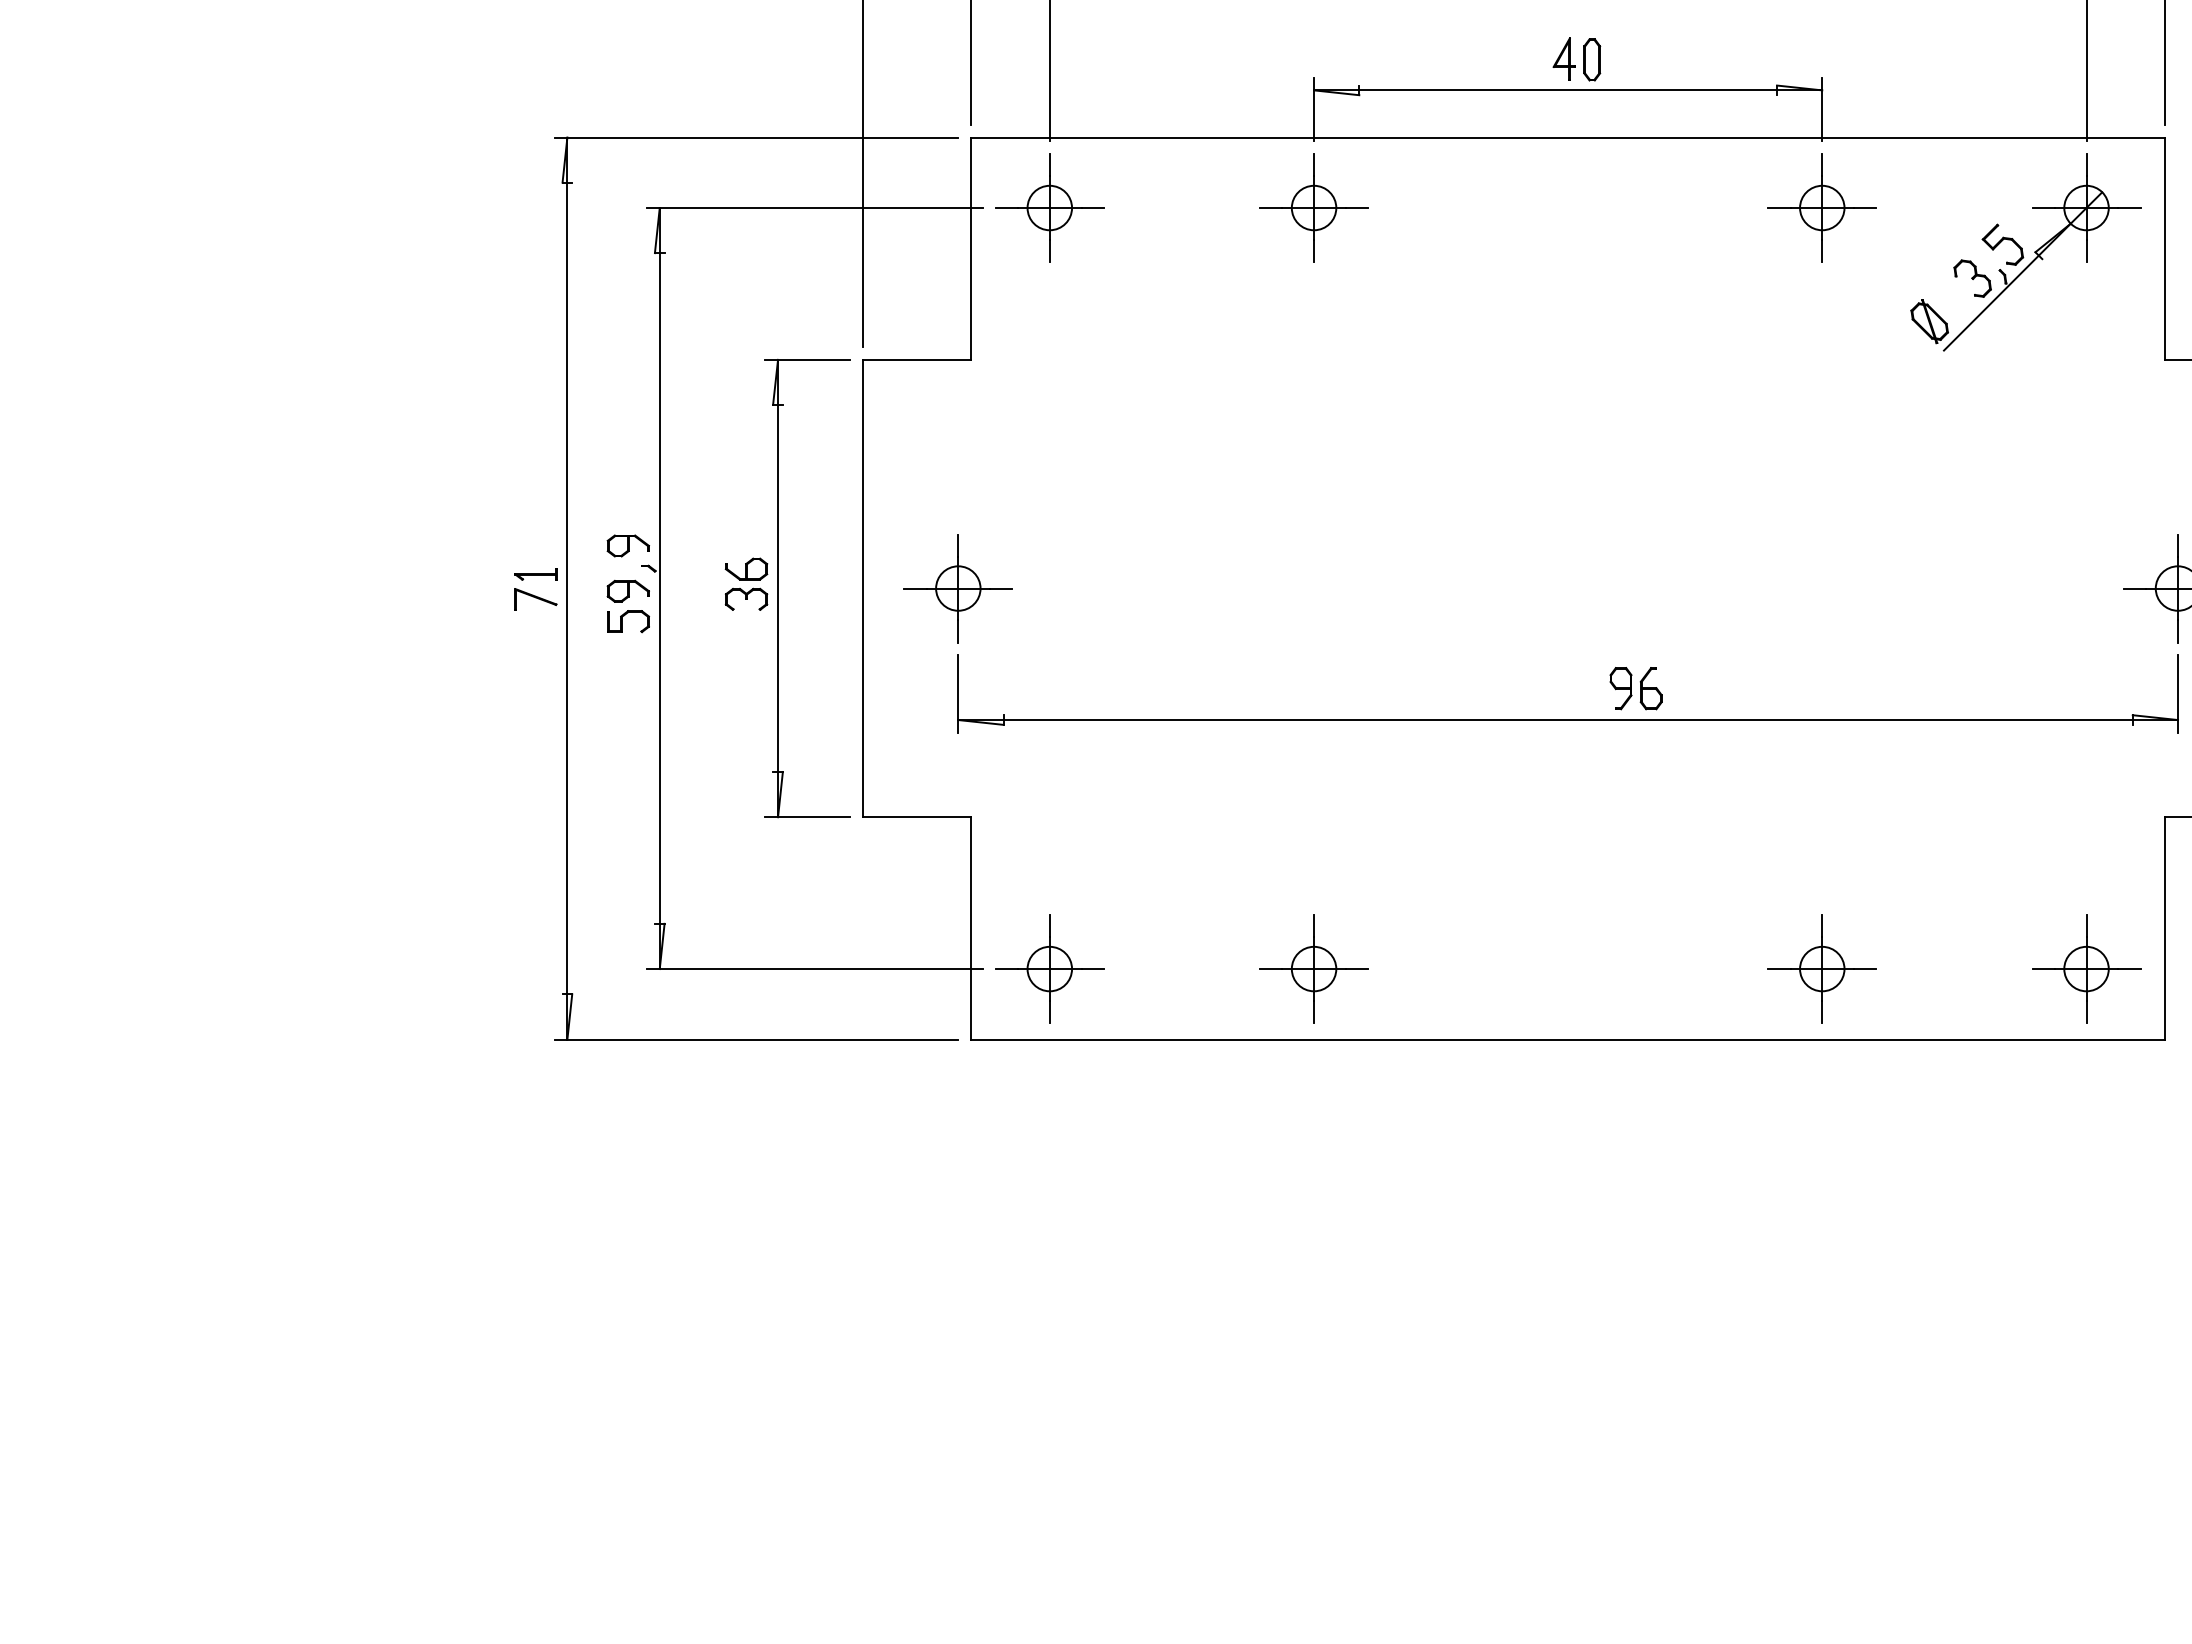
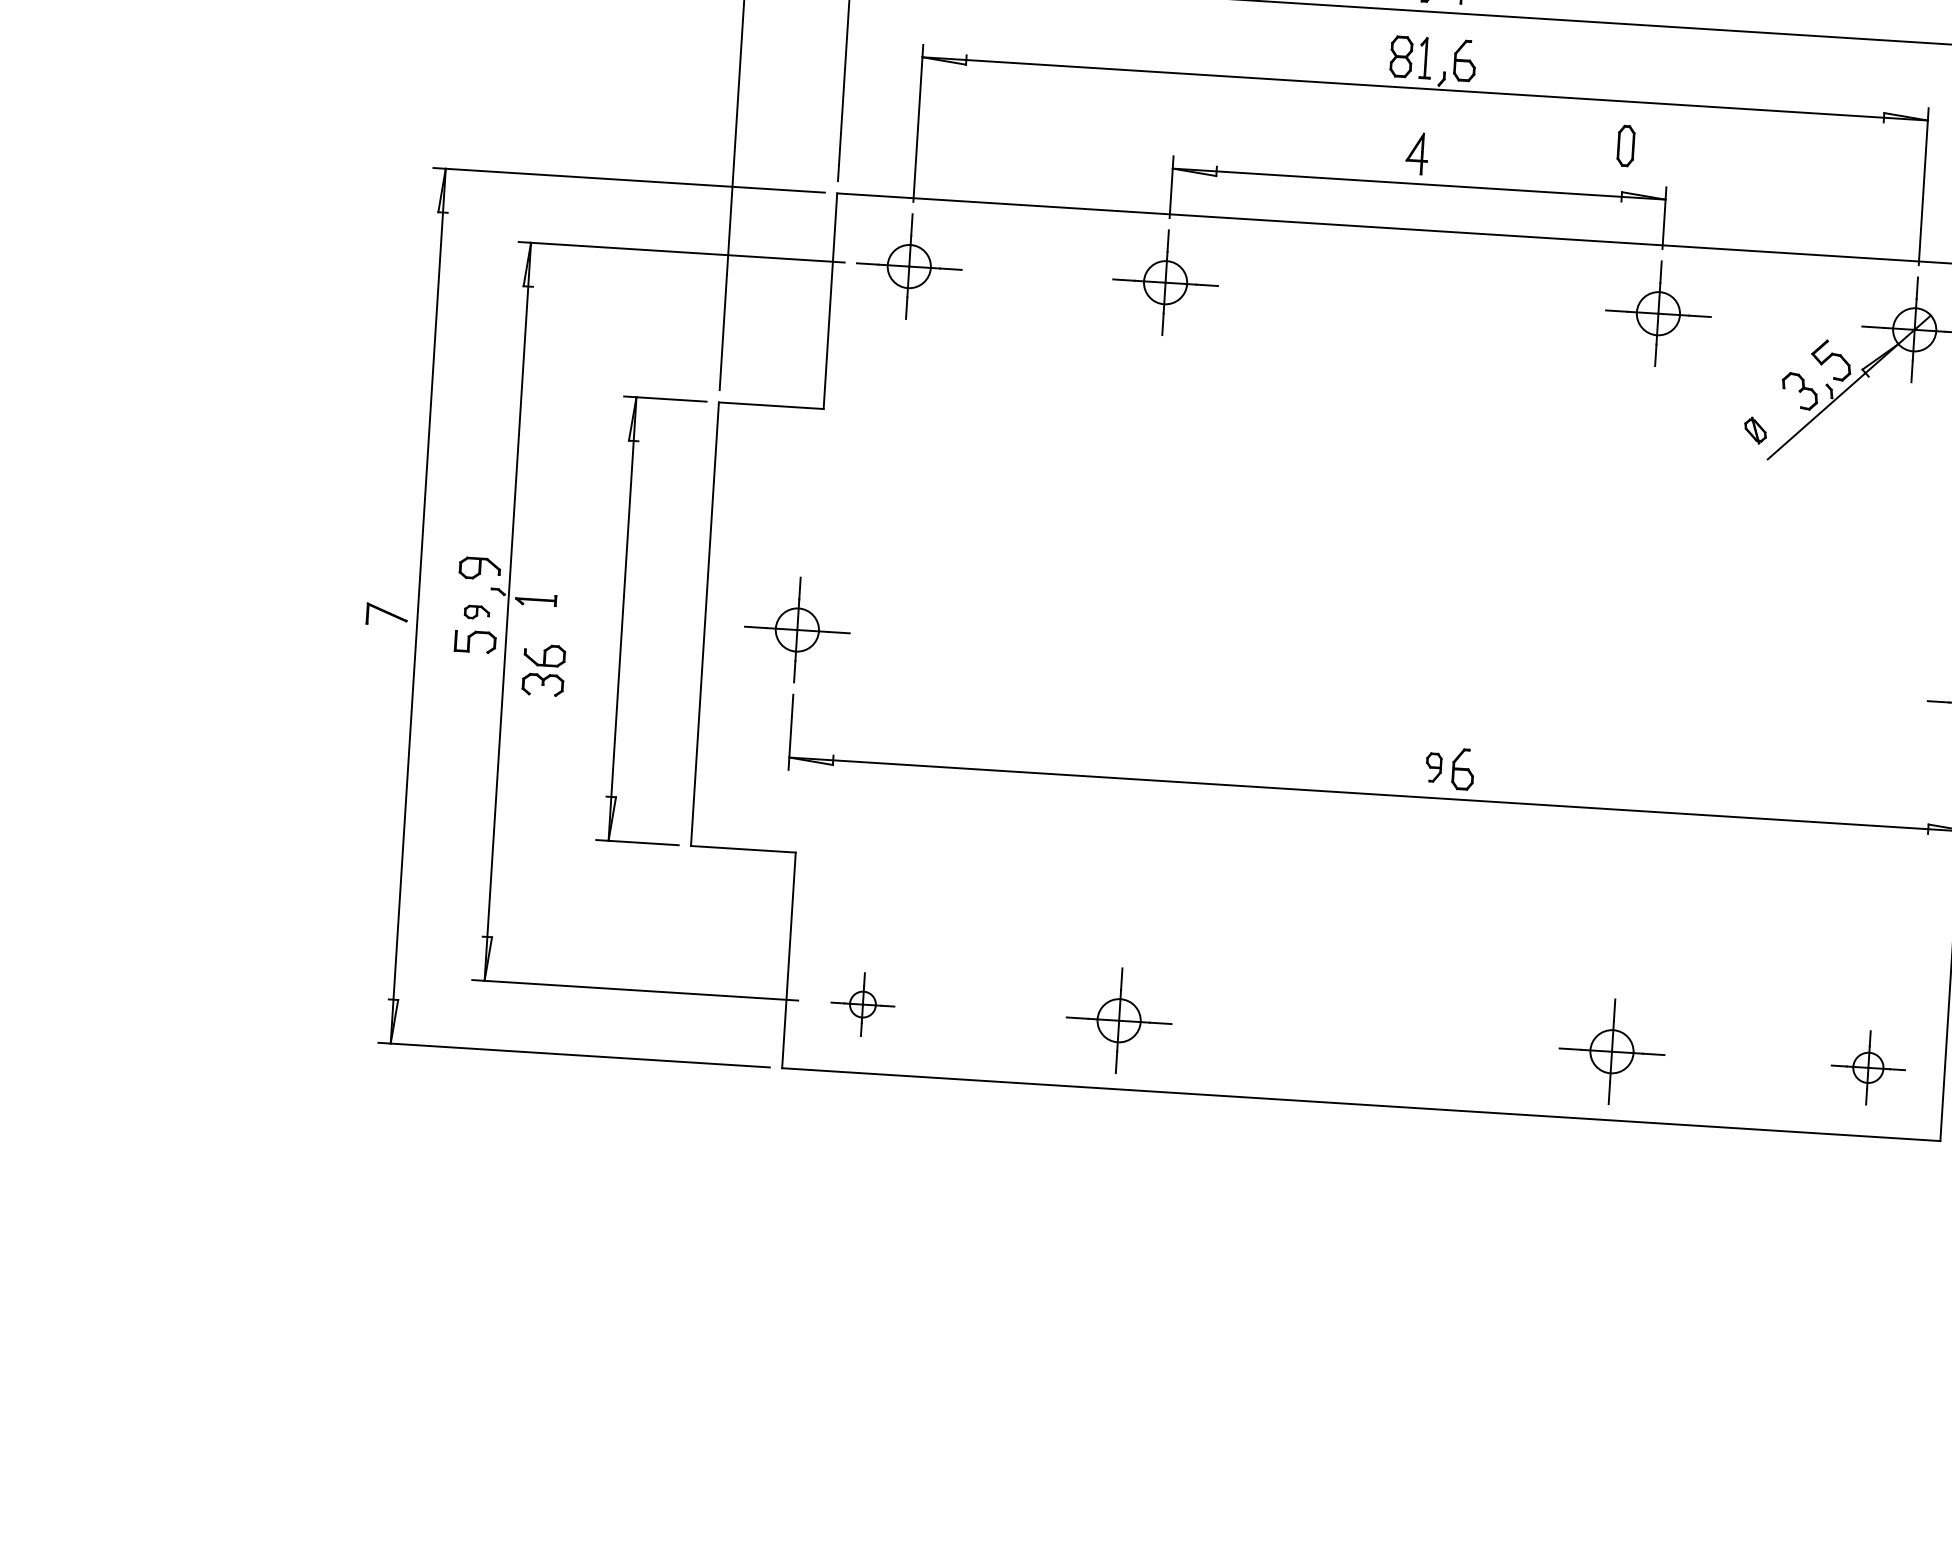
part: (1592, 59) -> (1626, 145), moved
part: (1929, 321) -> (1755, 430), size x0.6
part: (535, 574) -> (535, 599), moved
part: (746, 583) -> (543, 669), moved
part: (627, 590) -> (476, 611), size x0.6
part: (1620, 688) -> (1433, 767), size x0.7
part: (1049, 968) -> (862, 1004), size x0.6
part: (2086, 968) -> (1868, 1067), size x0.7

